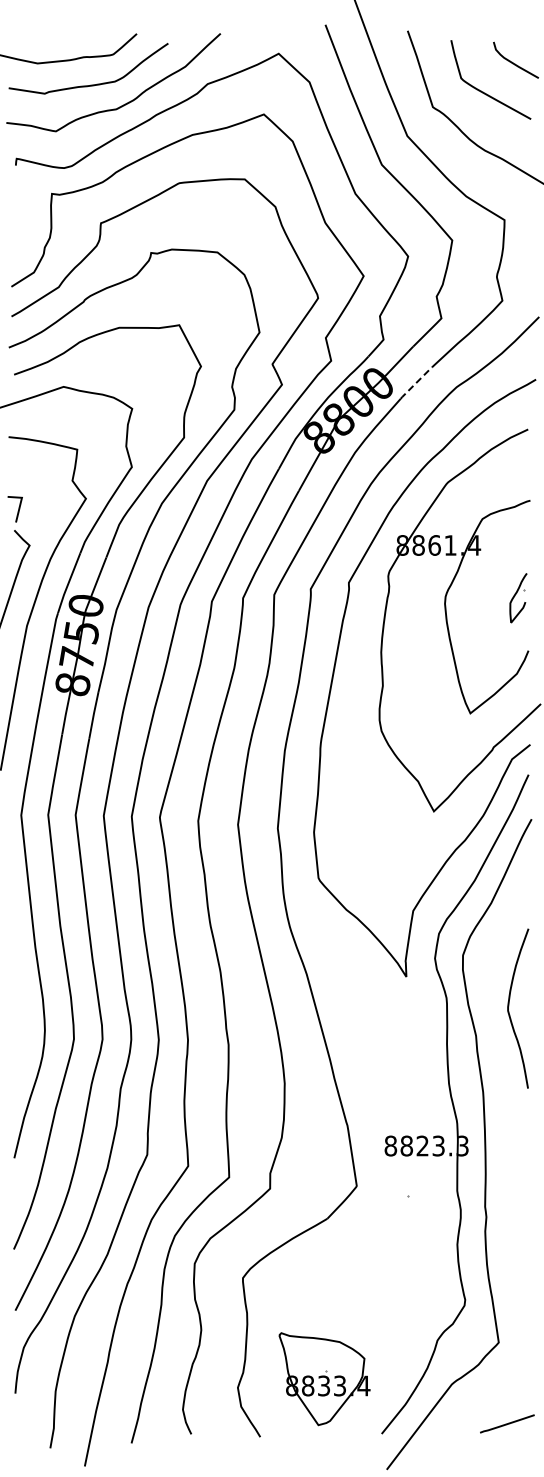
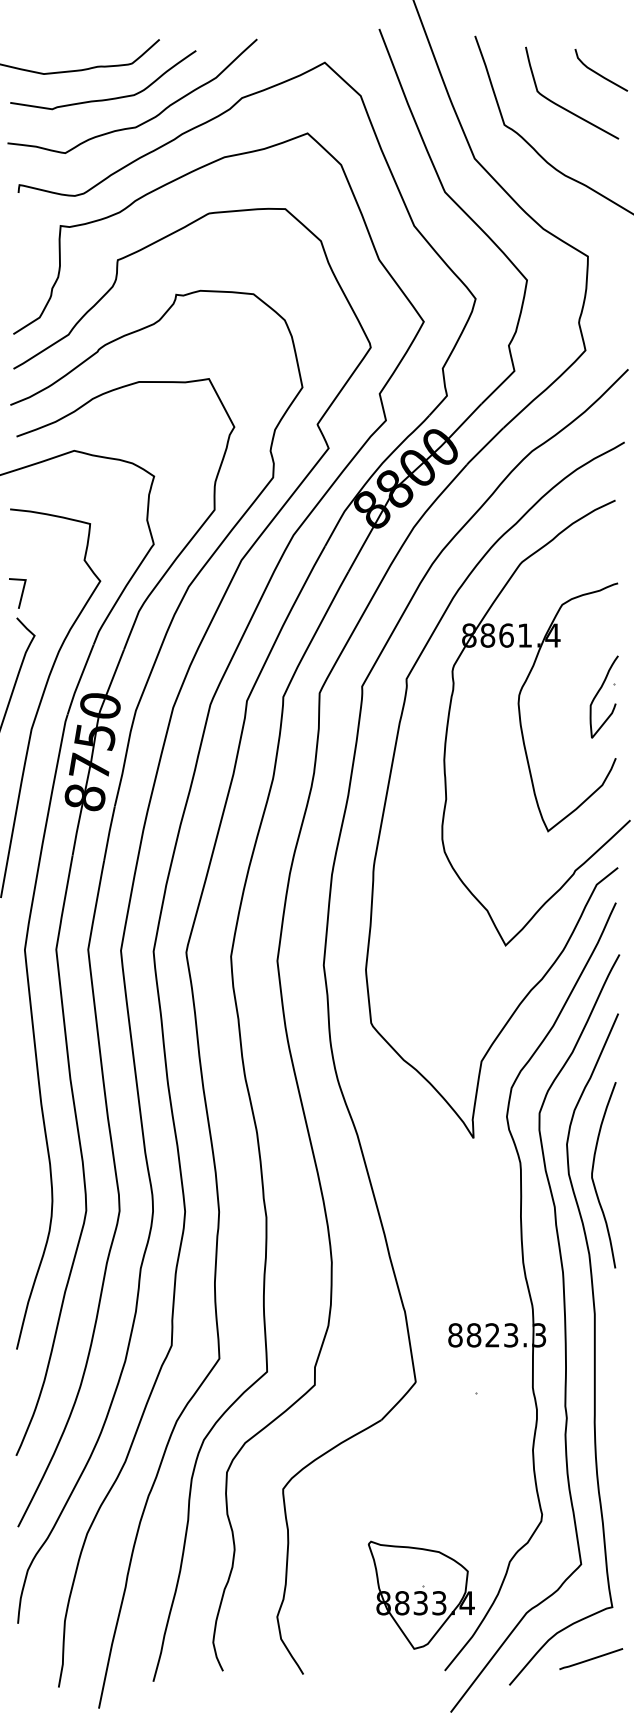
line: (416, 383) -> (485, 446), dashed -> solid
part: (518, 597) -> (604, 696), size x1.43
curve: (509, 1157) -> (593, 1348), added
part: (324, 1379) -> (421, 1595), moved

